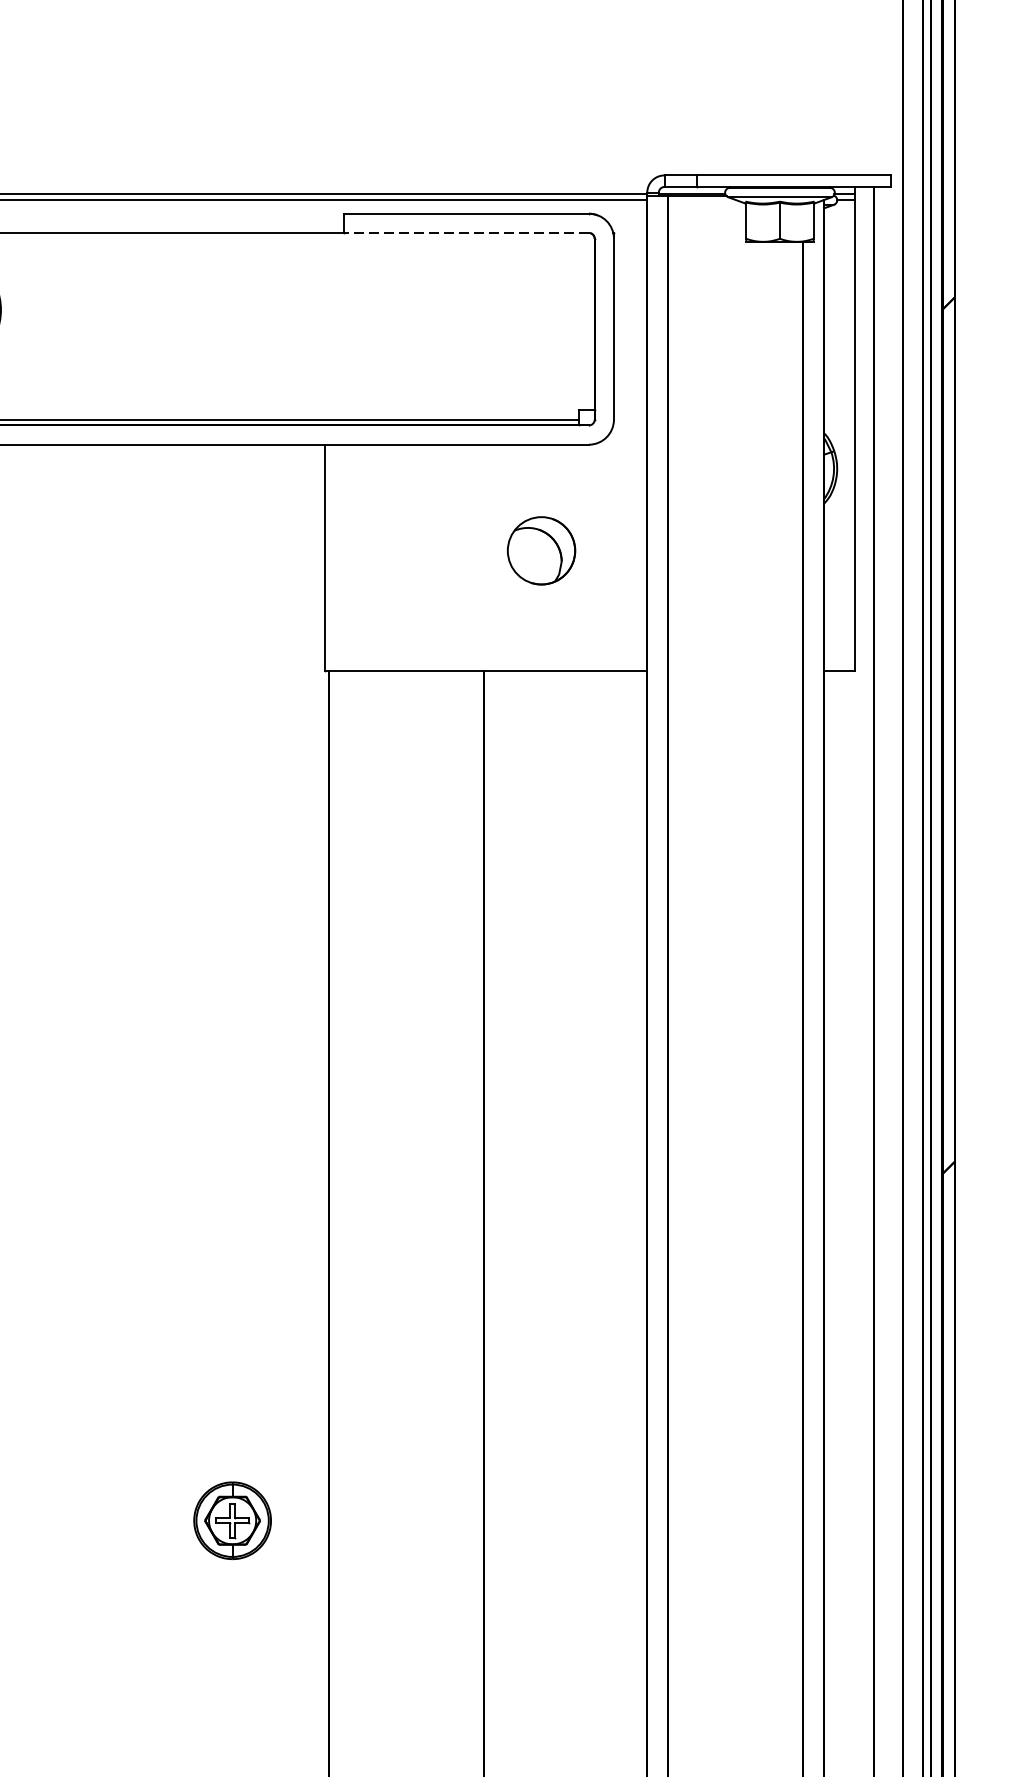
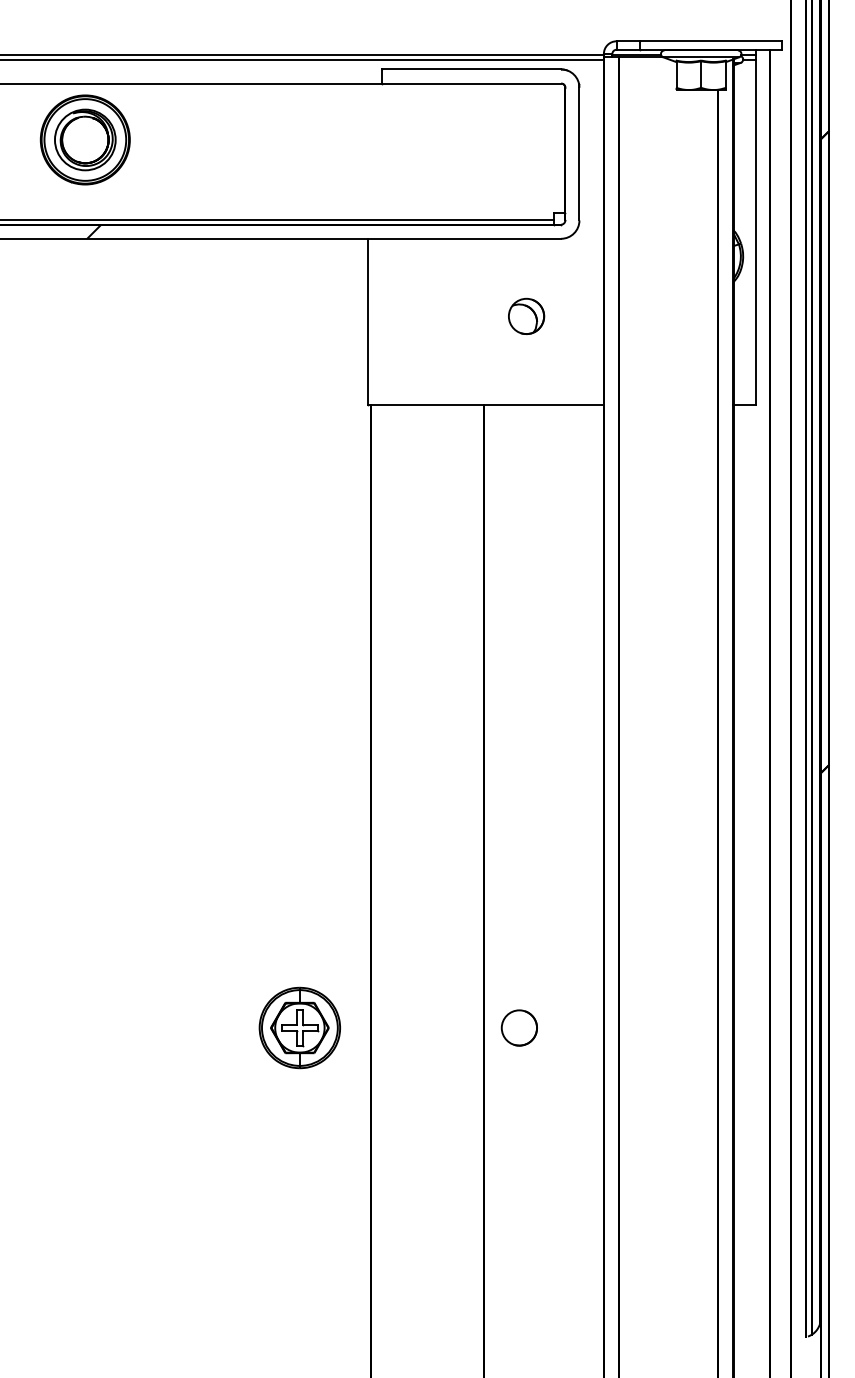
line: (466, 232) -> (471, 83), dashed -> solid
part: (541, 549) -> (526, 315), size x0.71
part: (232, 1520) -> (299, 1027), size x1.43
circle: (530, 1520) -> (518, 1027), added

